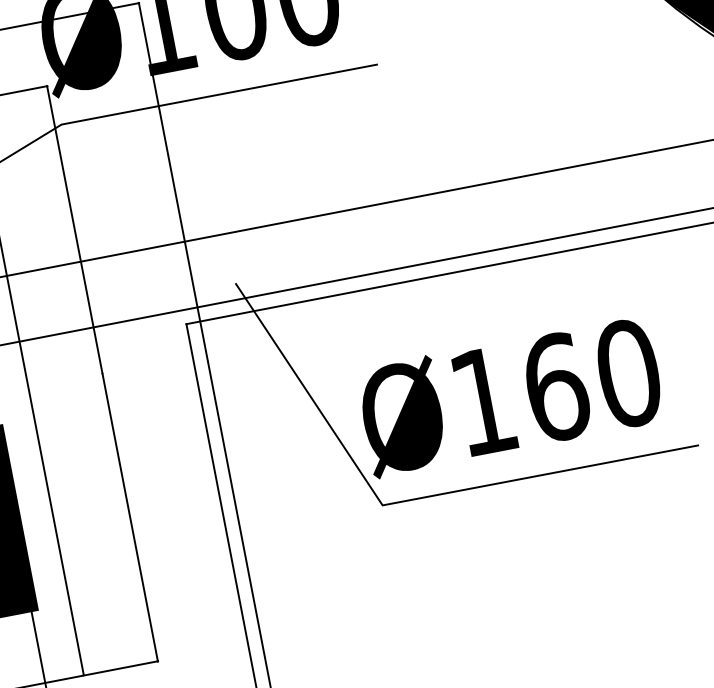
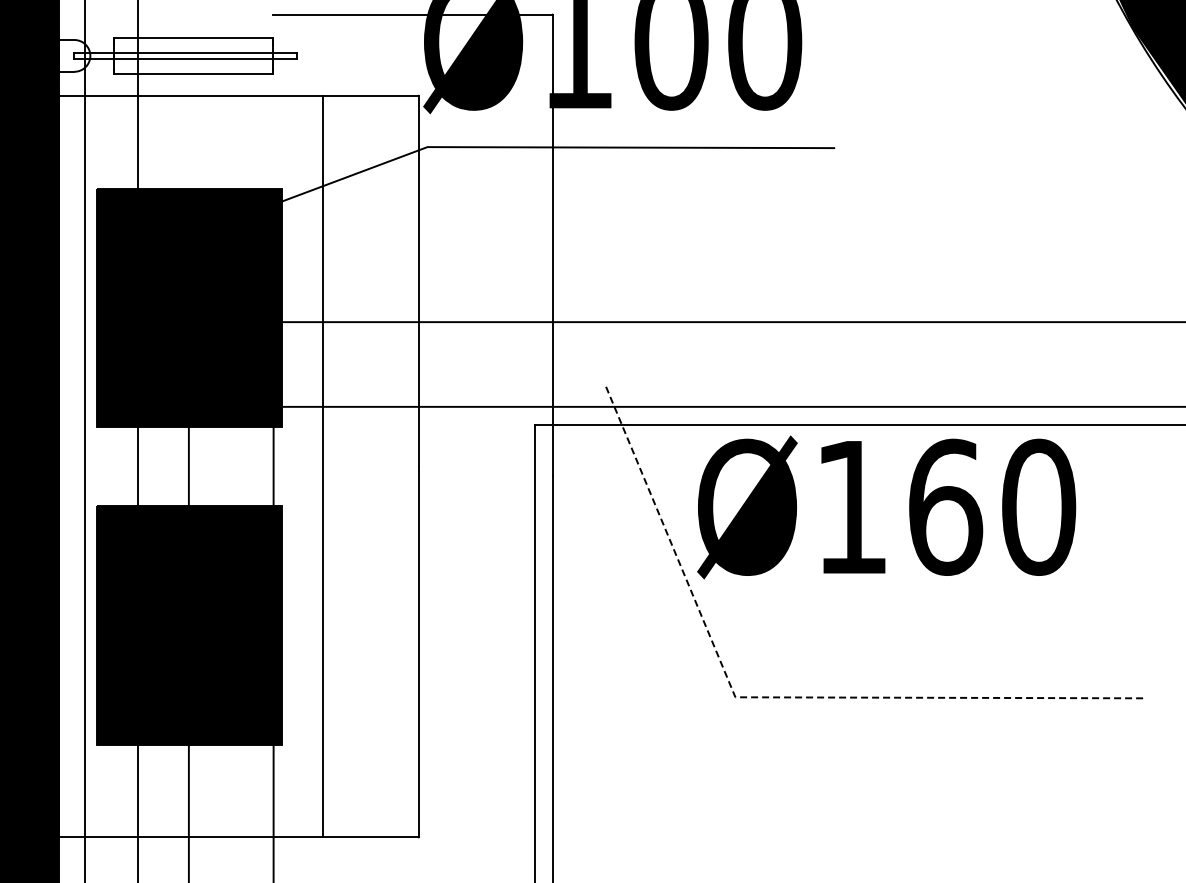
text: (510, 396) -> (886, 507), moved
line: (409, 500) -> (769, 697), solid -> dashed

